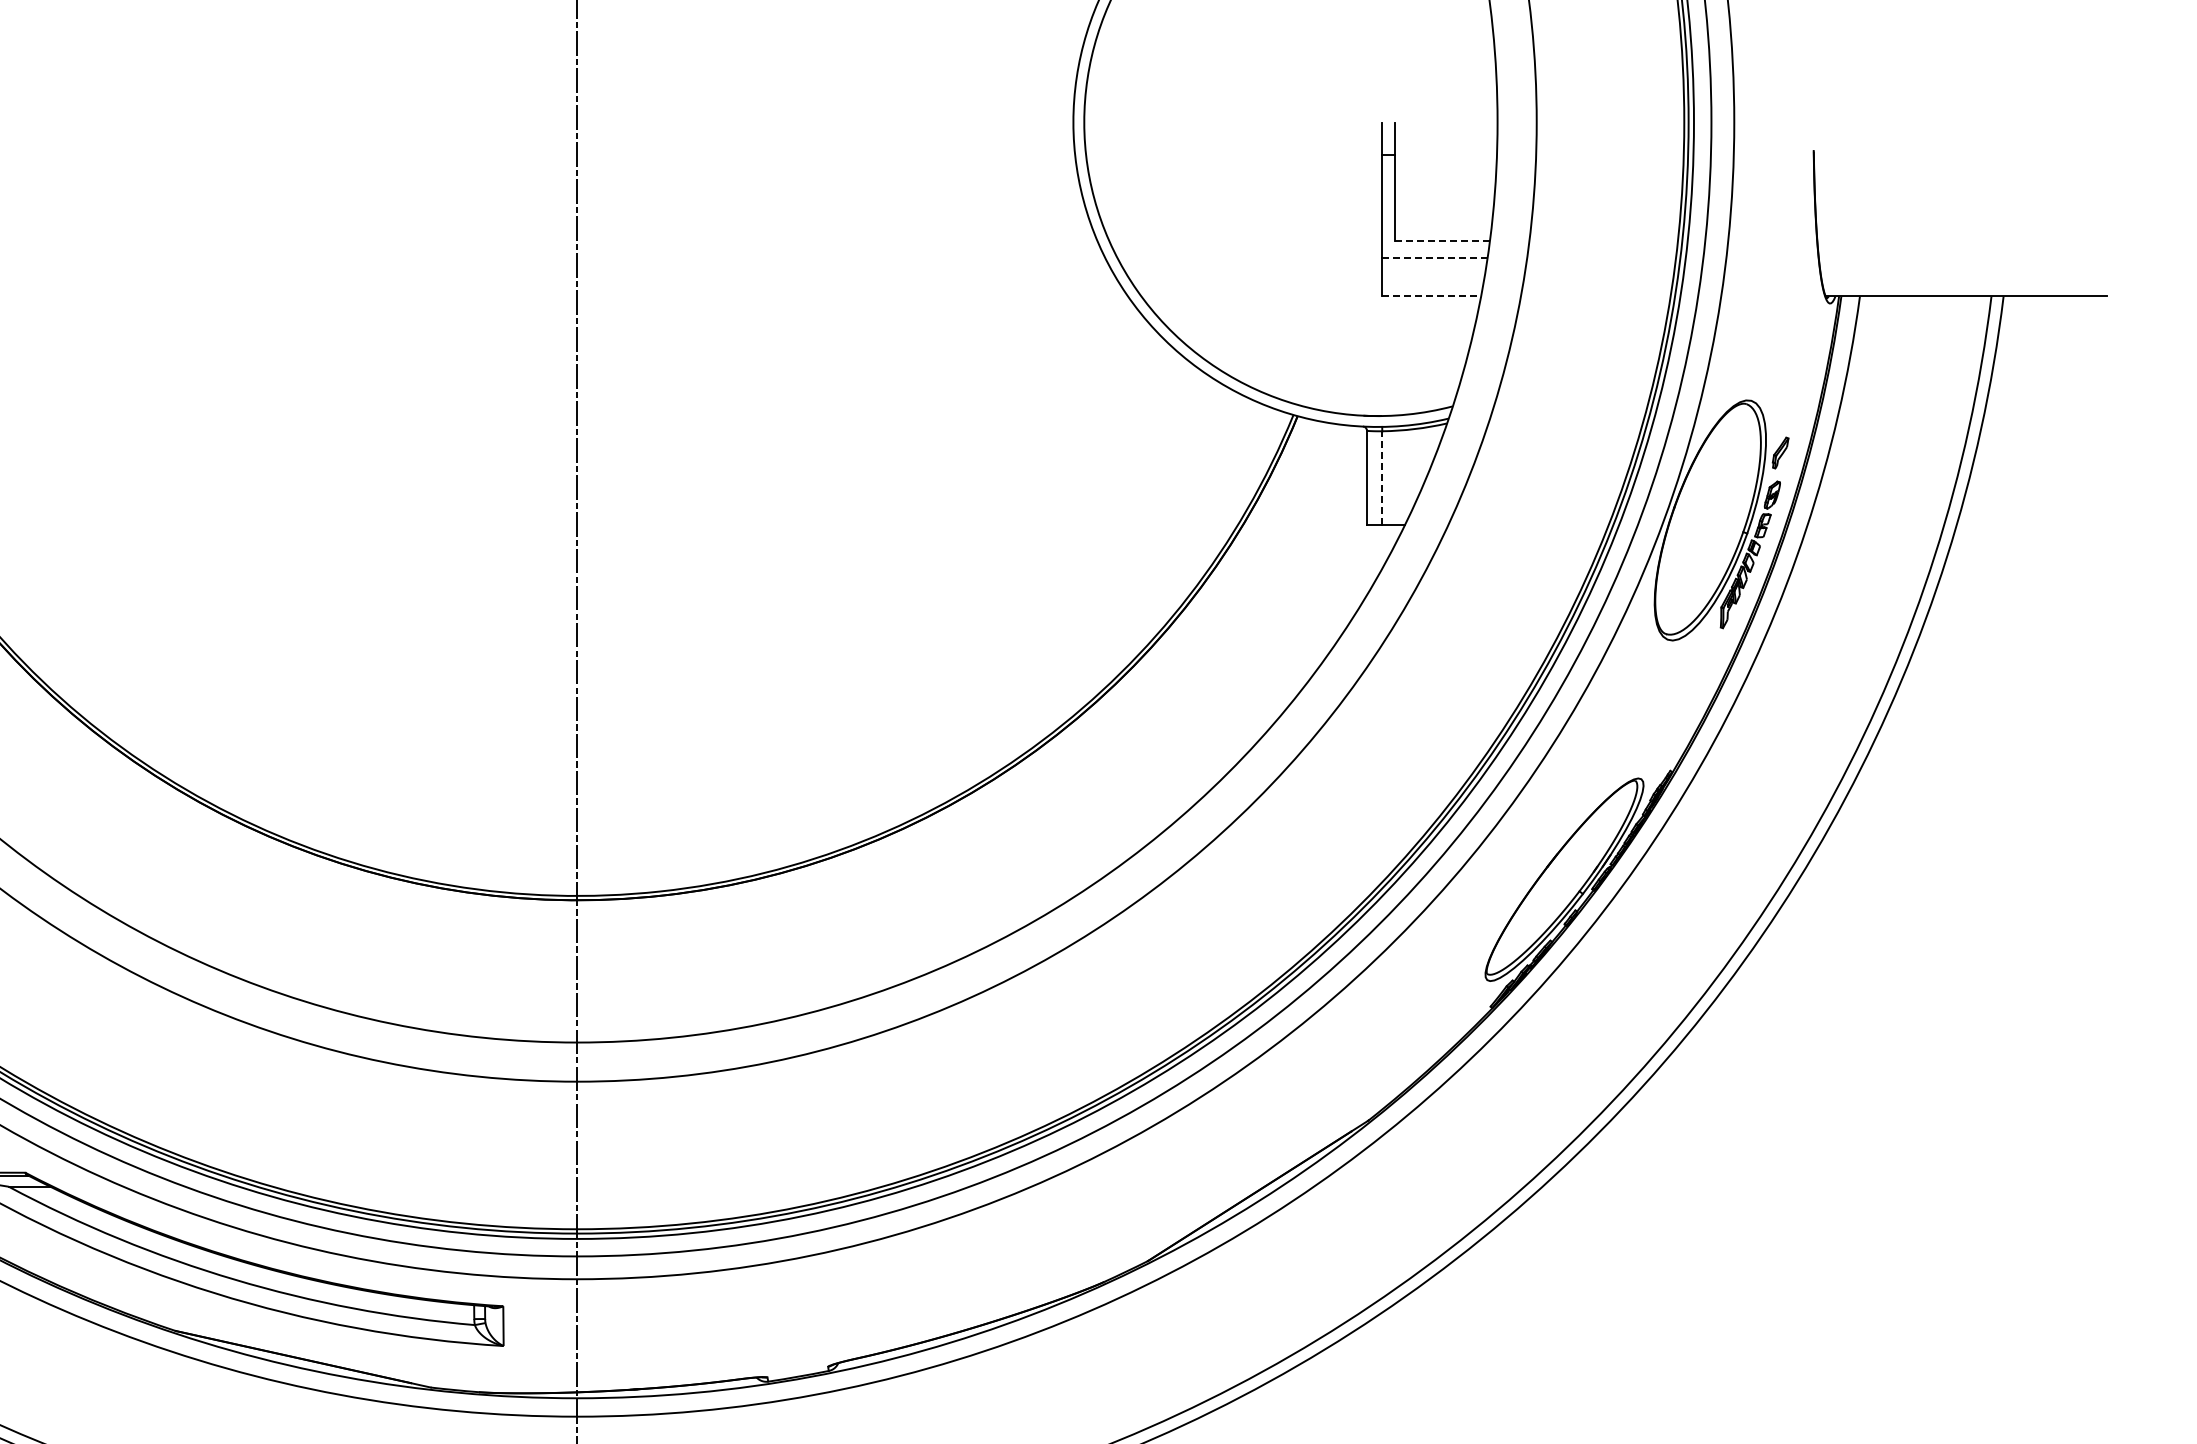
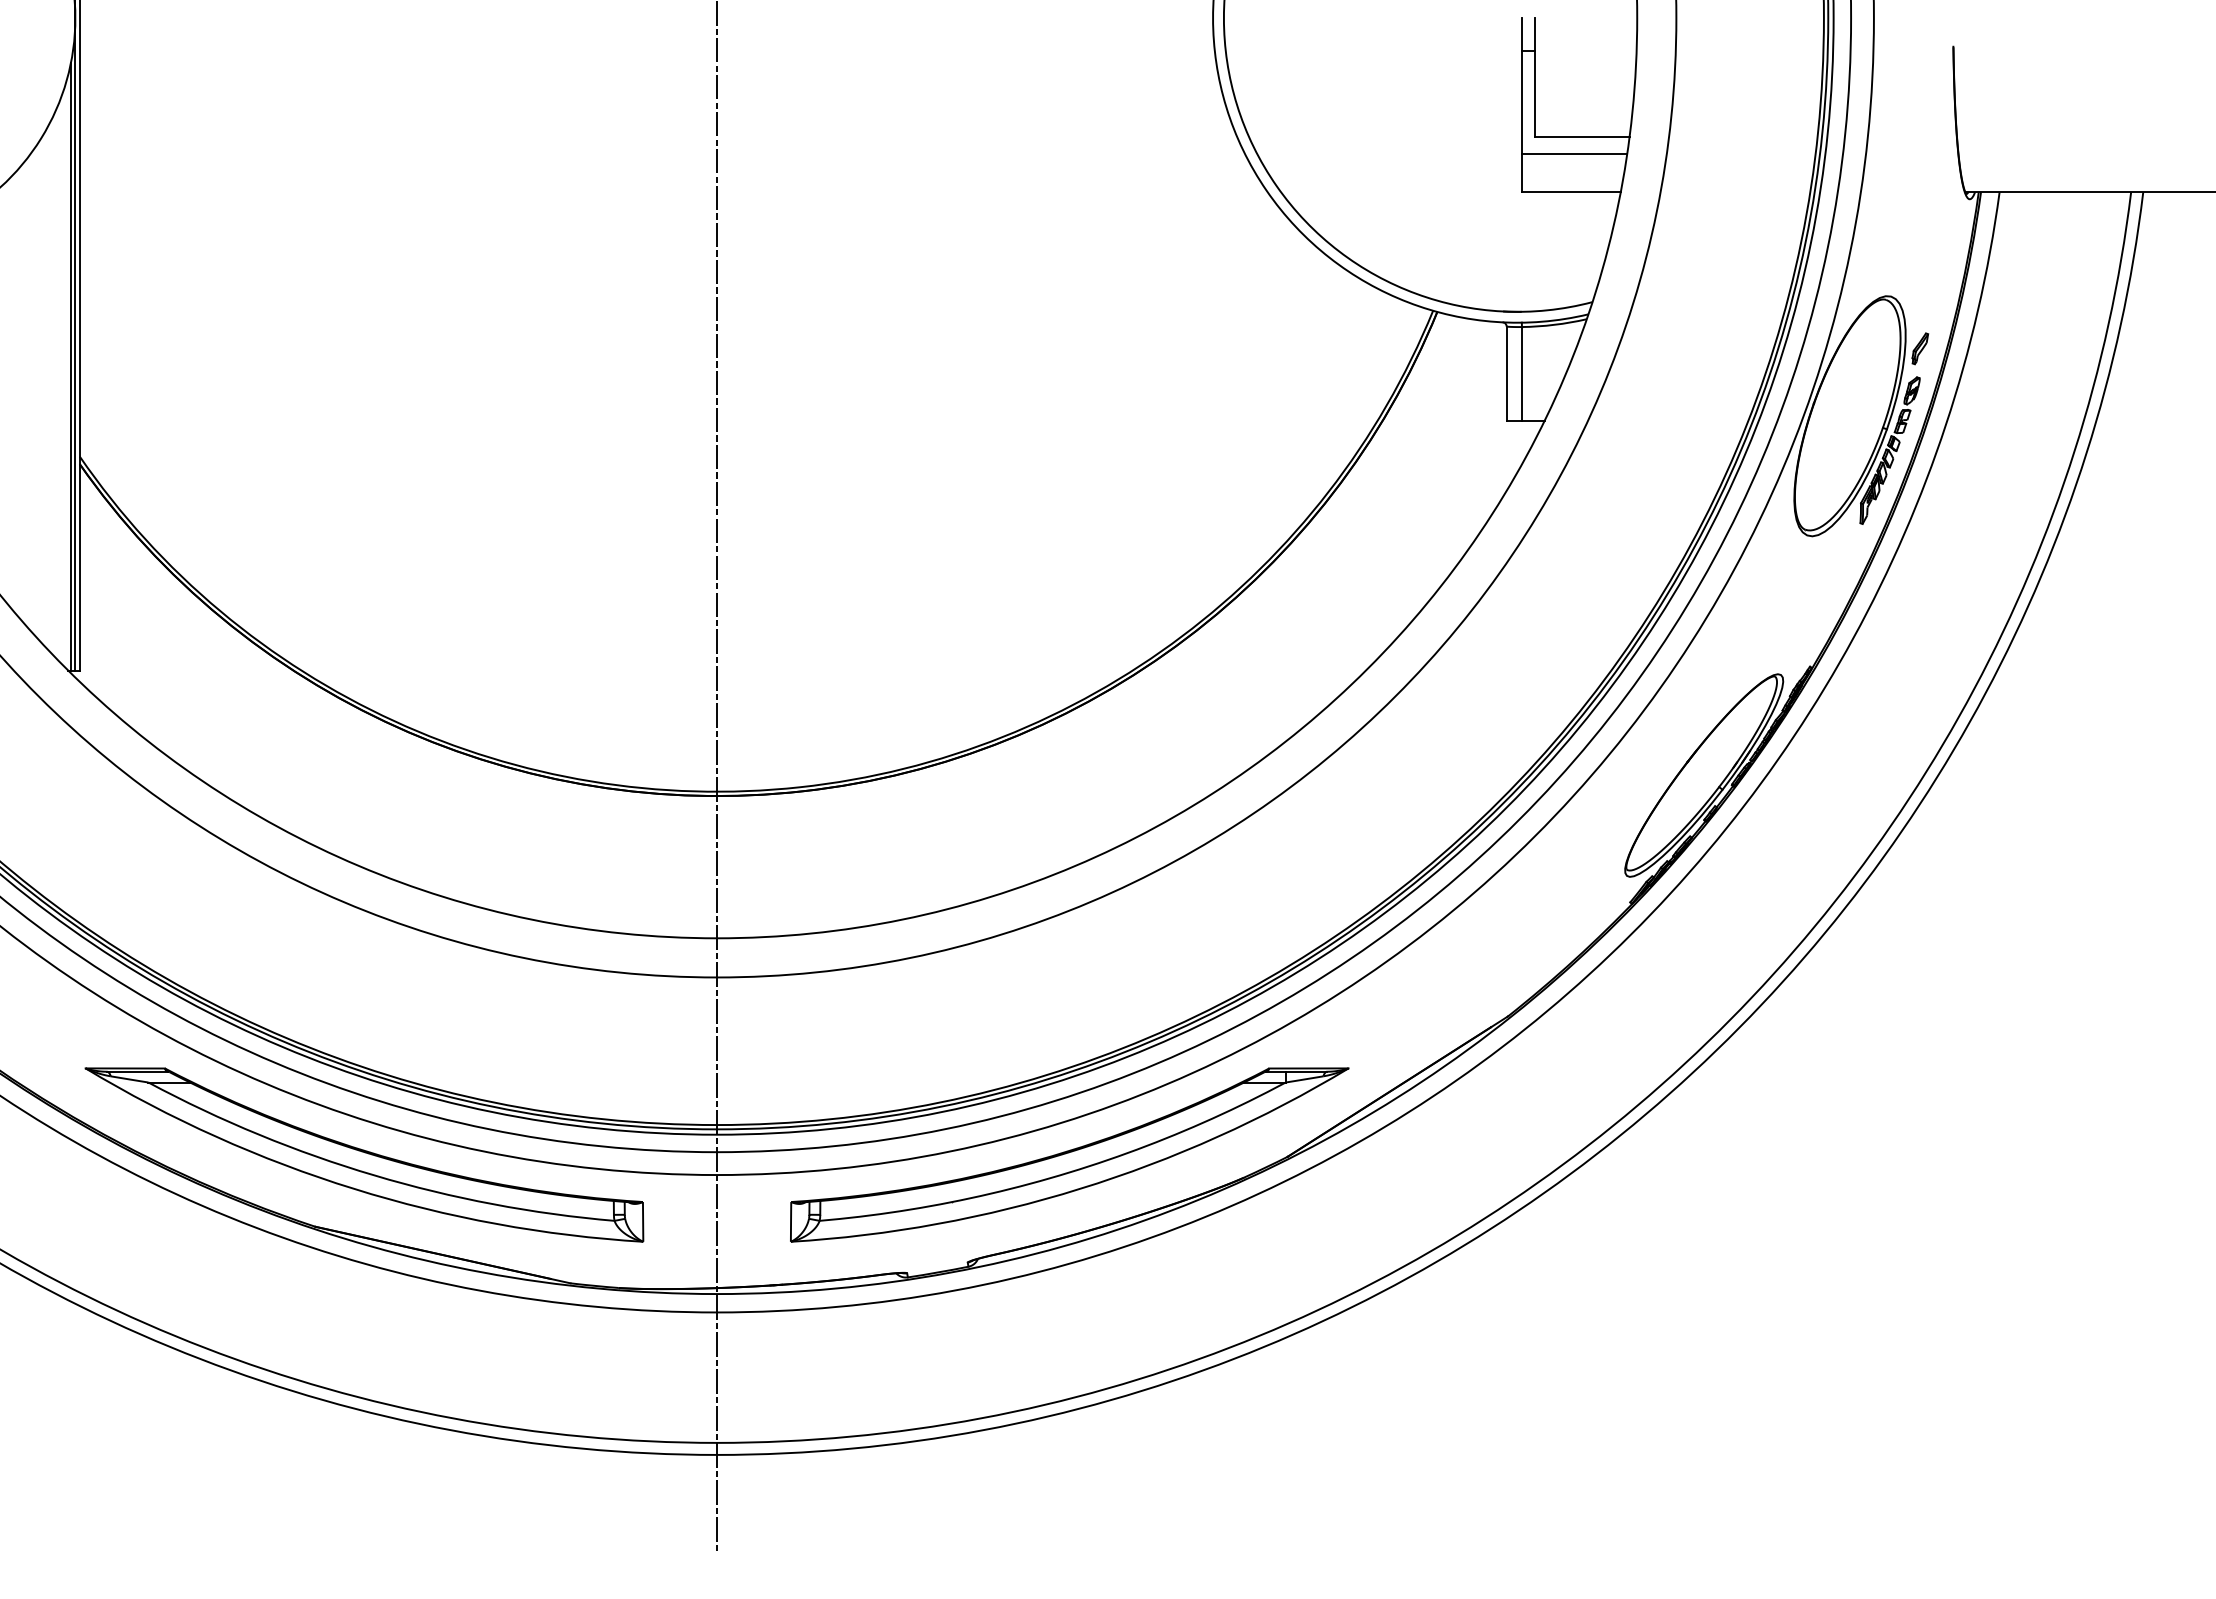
line: (1442, 240) -> (1582, 136), dashed -> solid
line: (1434, 258) -> (1574, 154), dashed -> solid
line: (1431, 296) -> (1571, 192), dashed -> solid
line: (1381, 477) -> (1521, 373), dashed -> solid
part: (929, 1258) -> (1069, 1154), added

